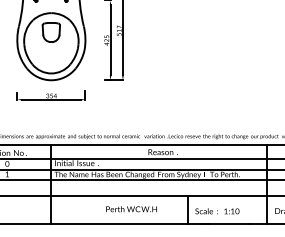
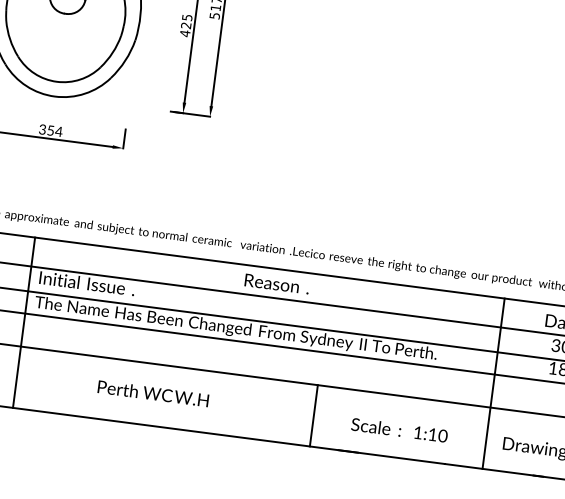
text: (131, 209) -> (153, 394), moved
text: (217, 211) -> (399, 430), moved

